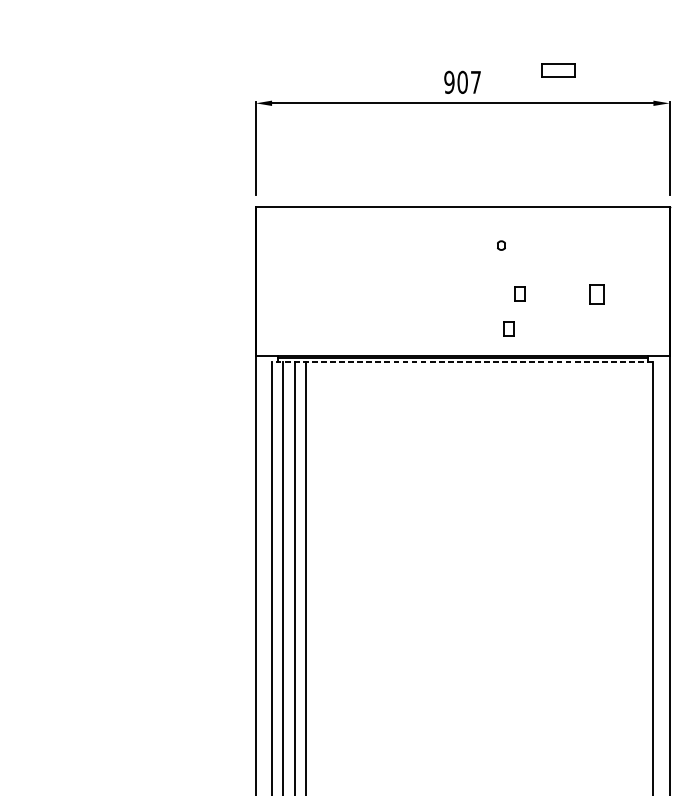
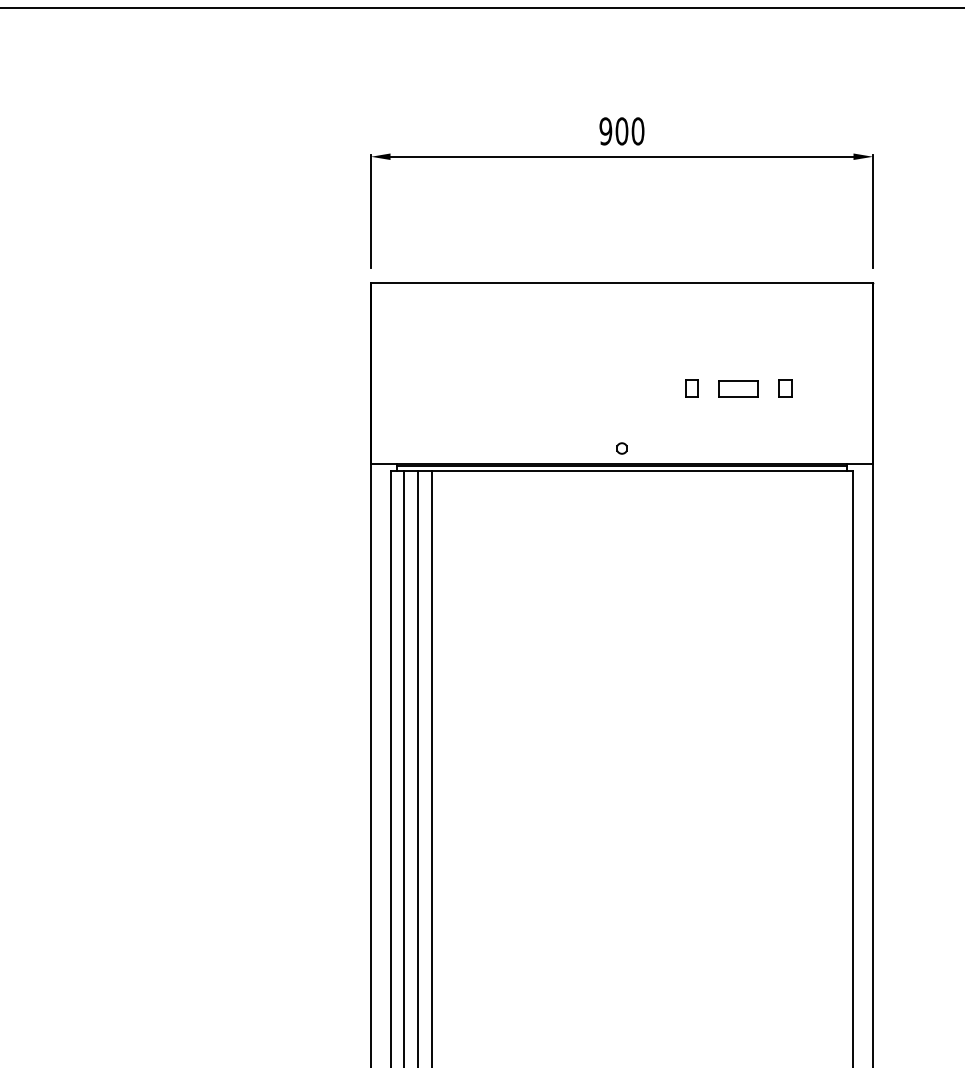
part: (558, 70) -> (738, 388), moved
text: (475, 82) -> (637, 131), 907 -> 900
part: (501, 245) -> (621, 448), moved
part: (597, 294) -> (785, 388), size x0.71
part: (508, 328) -> (677, 430), removed
line: (462, 361) -> (621, 470), dashed -> solid

